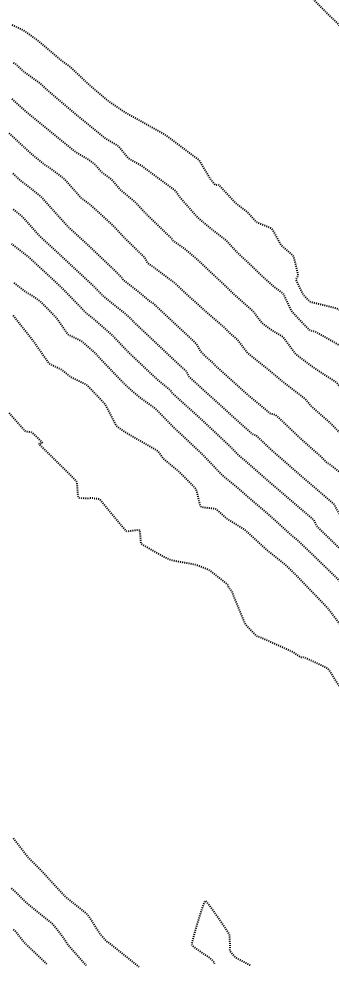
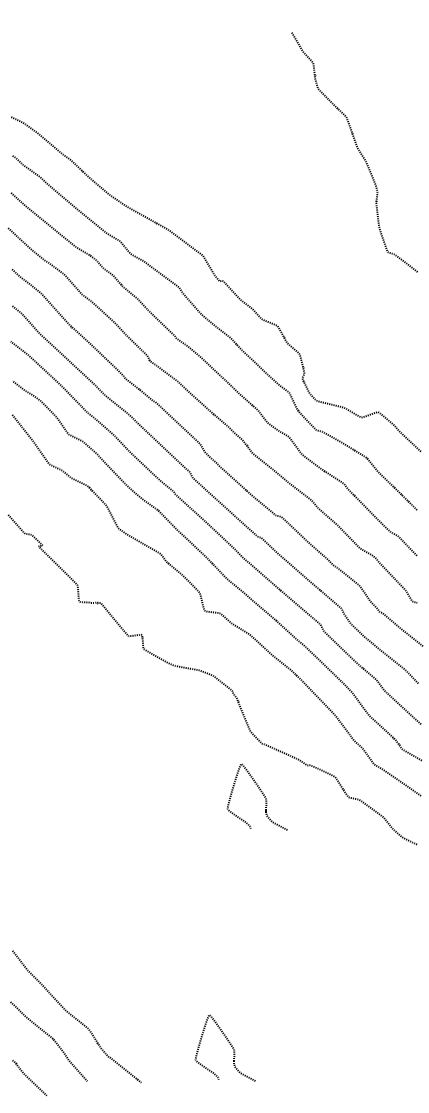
curve: (256, 684) -> (261, 793), added
curve: (29, 946) -> (29, 1077), moved

